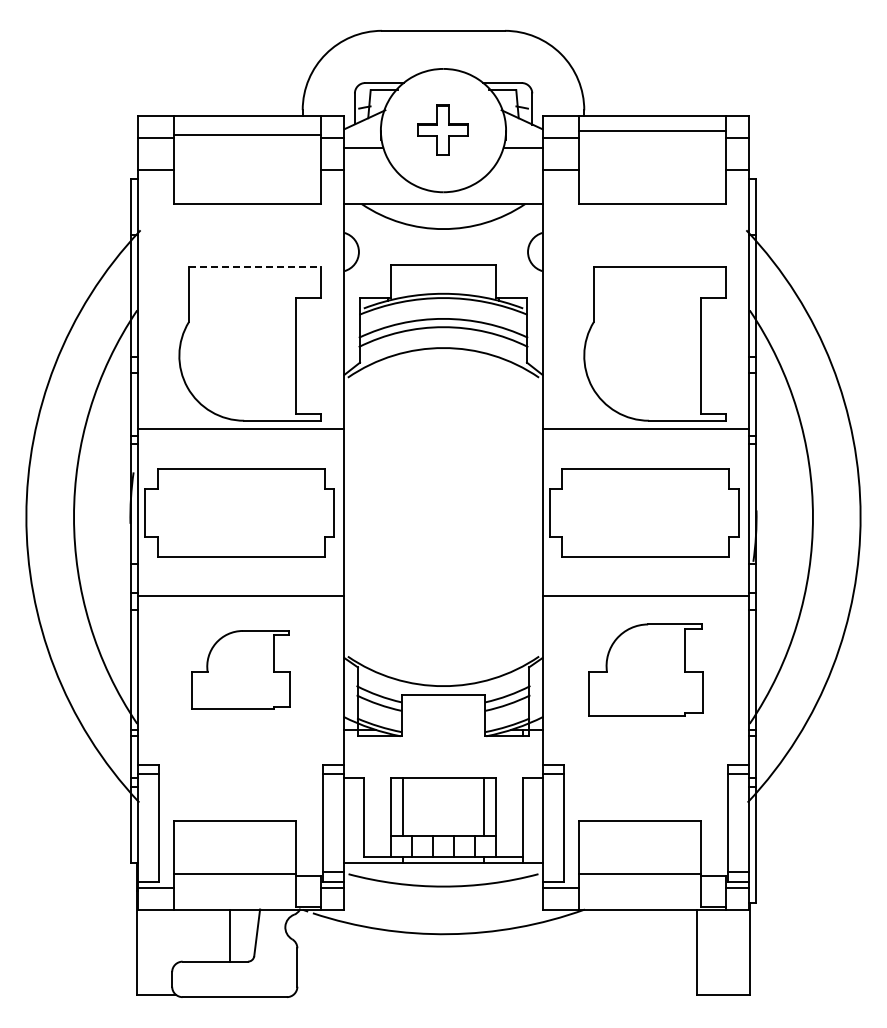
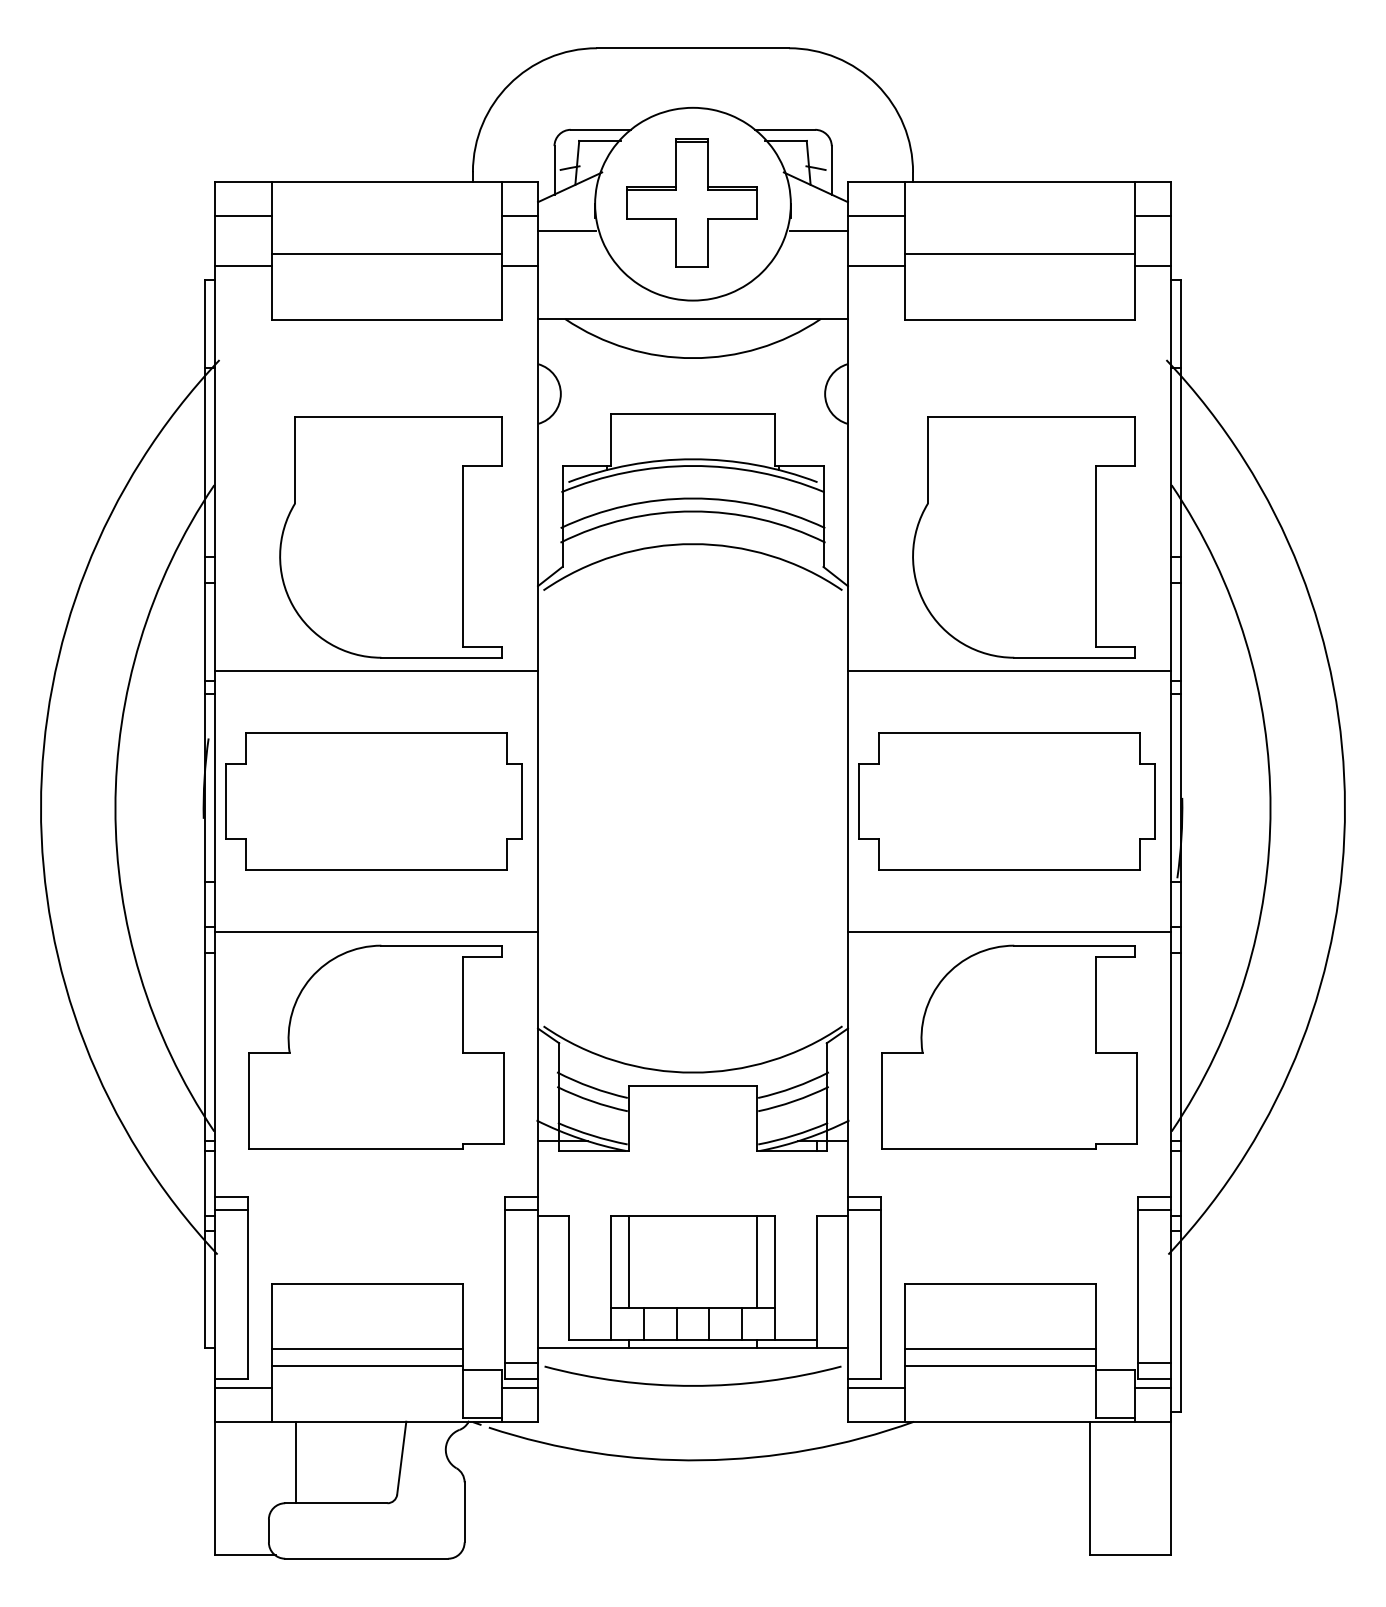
part: (442, 129) -> (691, 202), size x1.67
line: (652, 130) -> (1019, 254), moved
line: (247, 134) -> (386, 254), moved
line: (255, 266) -> (399, 416), dashed -> solid
part: (240, 669) -> (375, 1046), size x1.67
part: (645, 669) -> (1008, 1046), size x1.43
line: (235, 863) -> (367, 1349), added
line: (640, 863) -> (1000, 1349), added
line: (229, 935) -> (295, 1462), moved

